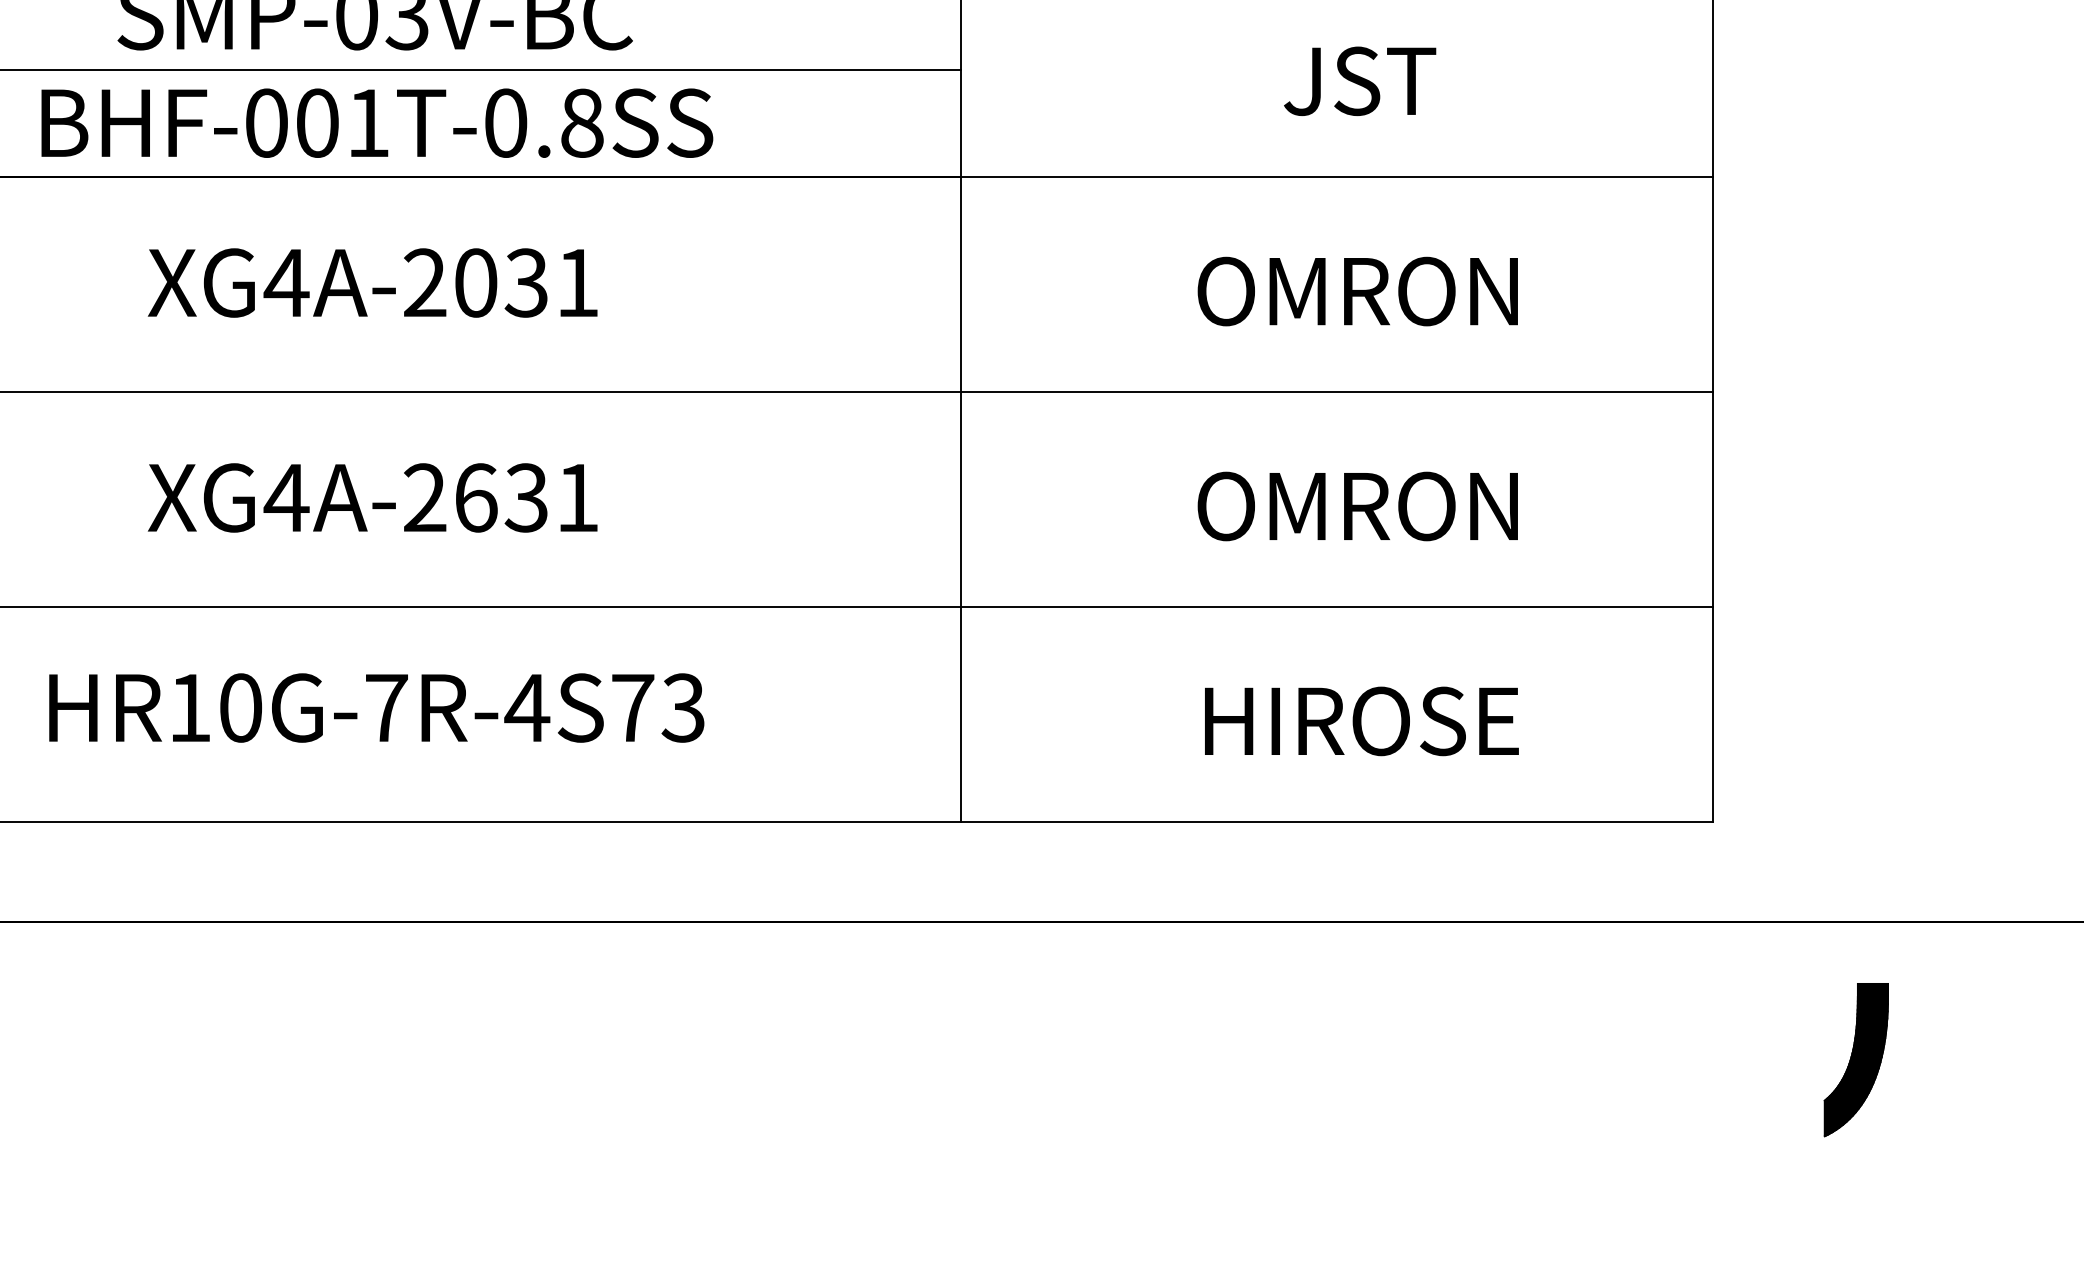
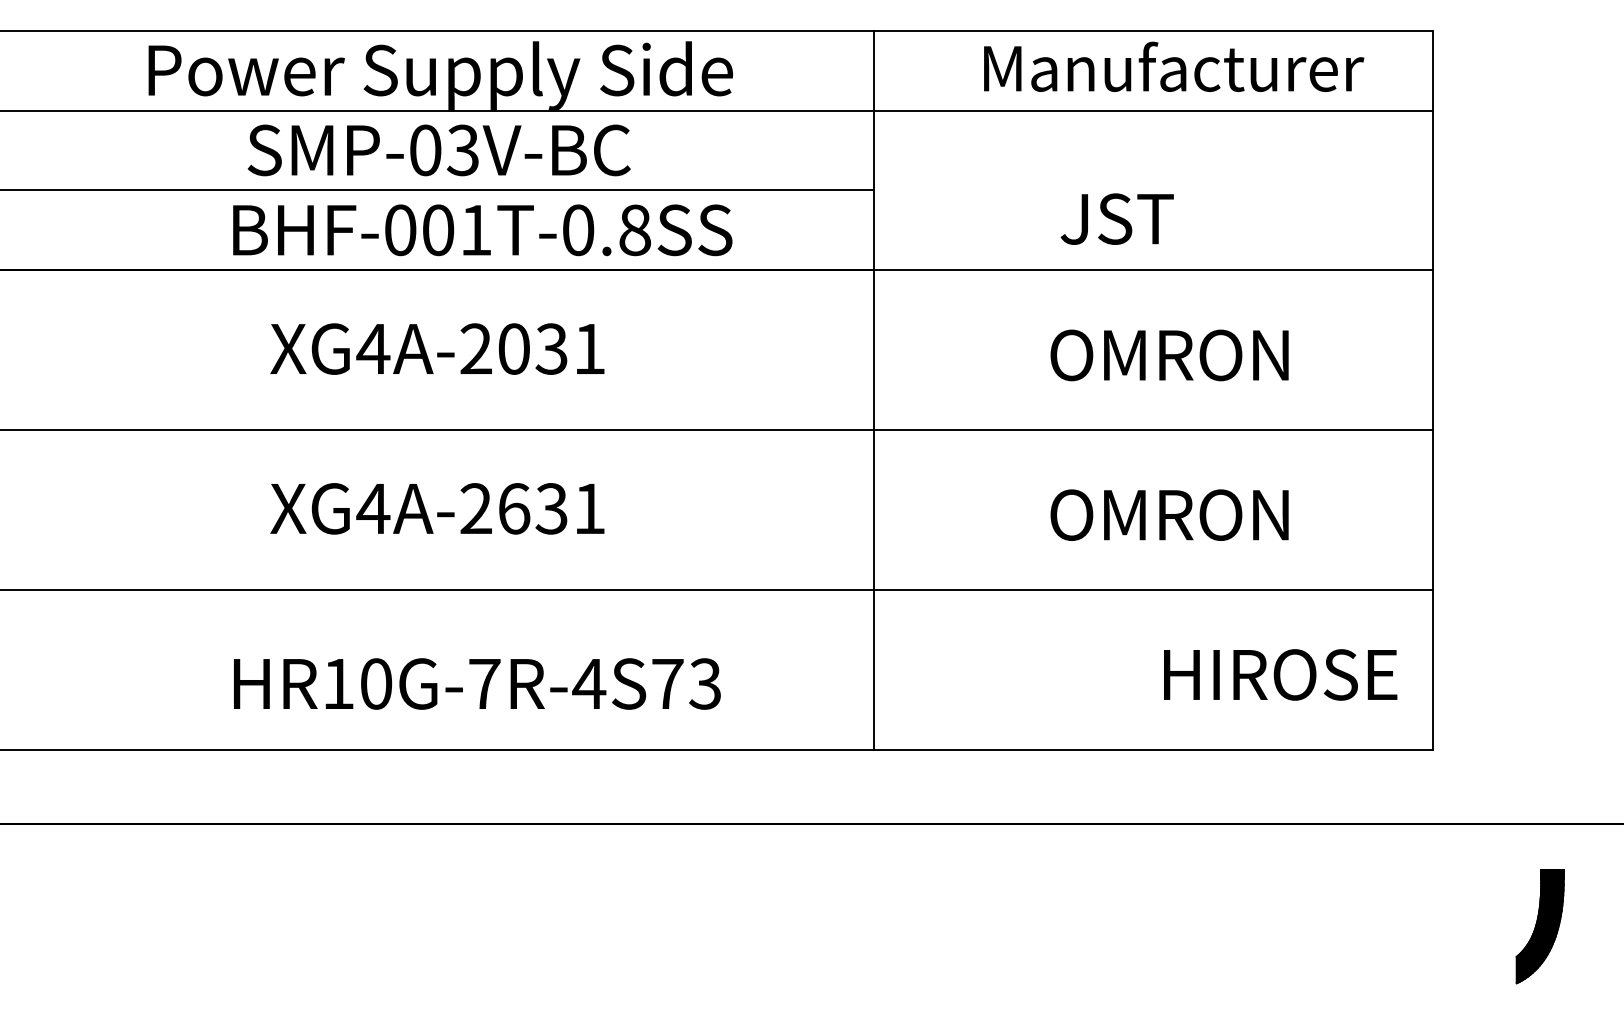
text: (1359, 80) -> (1116, 218), moved
text: (376, 123) -> (482, 230), moved
text: (376, 707) -> (477, 683), moved
text: (1361, 720) -> (1280, 674), moved

